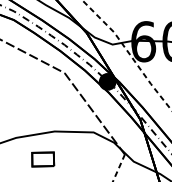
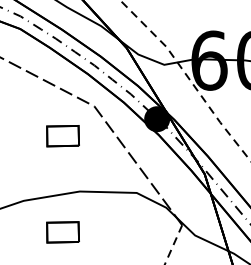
part: (43, 93) -> (63, 136), added

